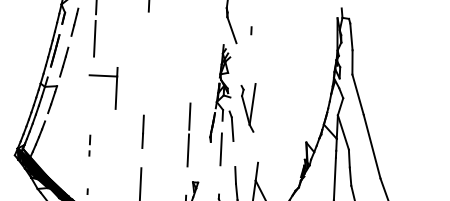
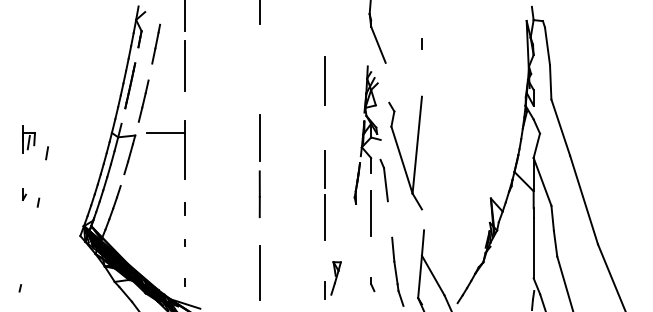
line: (251, 30) -> (421, 43), moved
line: (192, 54) -> (324, 81), added
part: (103, 76) -> (165, 133), moved
line: (144, 92) -> (259, 138), added
part: (247, 107) -> (405, 152), size x1.67
line: (88, 152) -> (184, 242), moved

